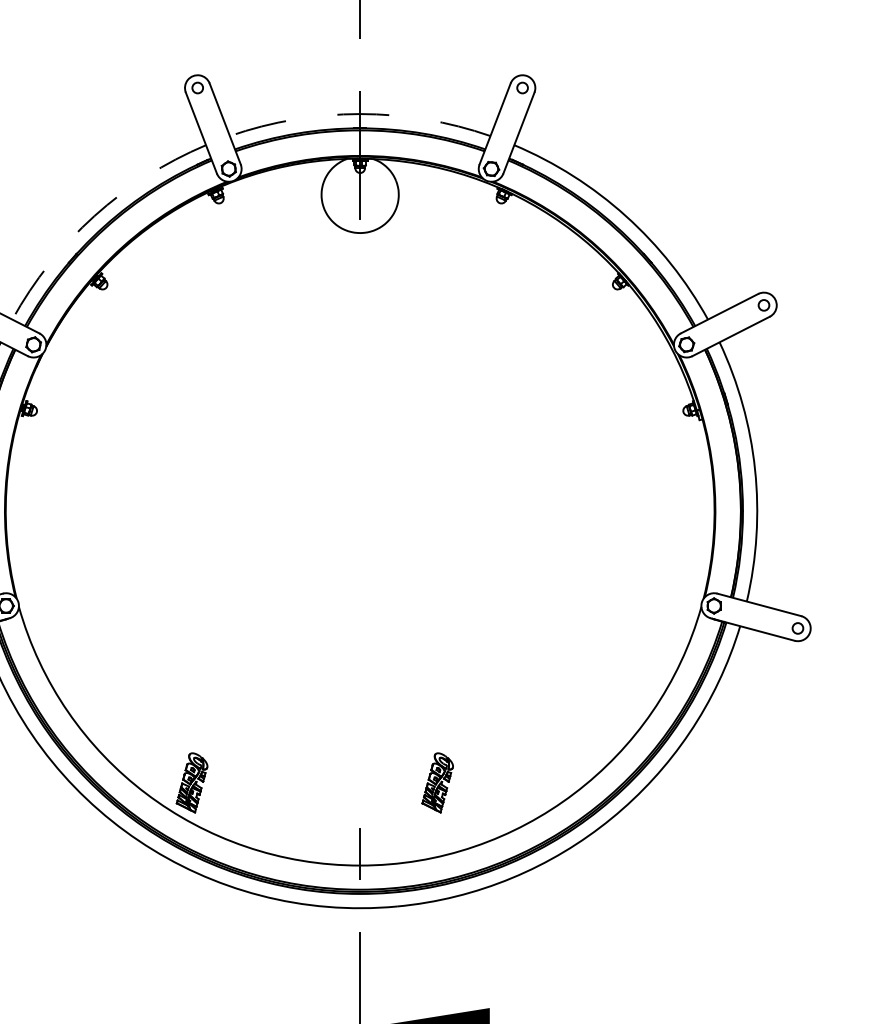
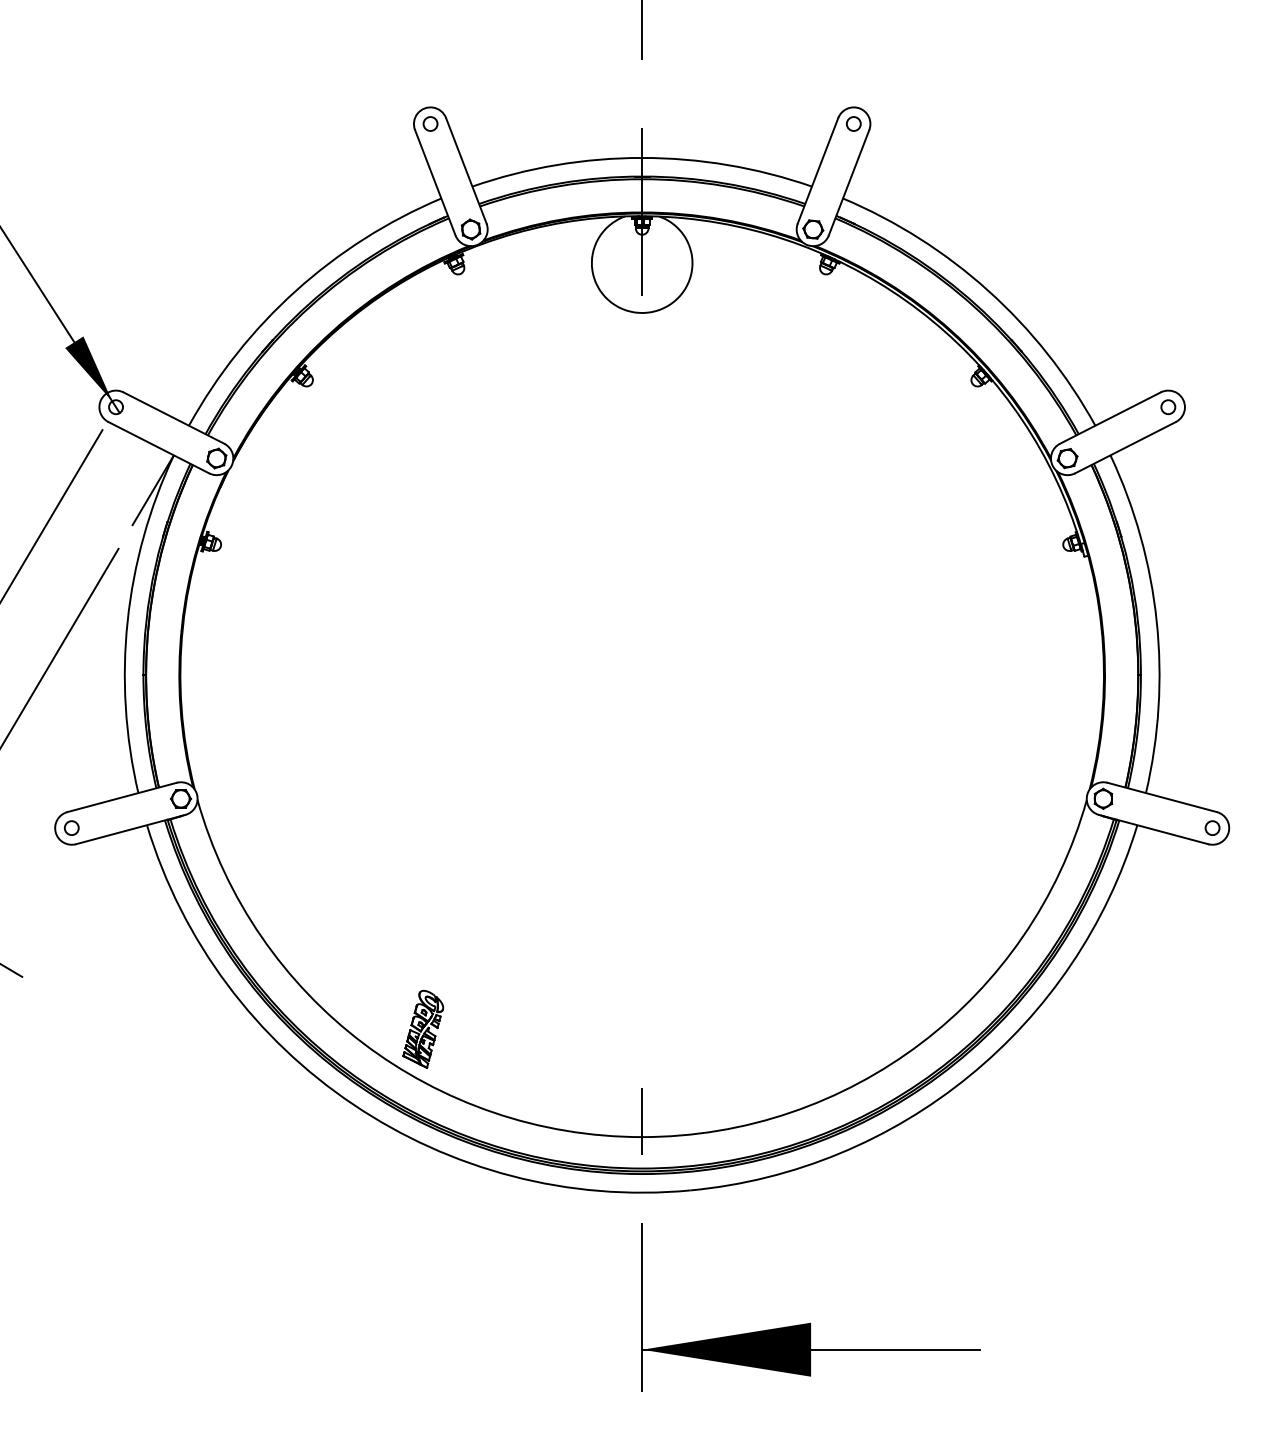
arc: (360, 113) -> (642, 157), dashed -> solid
arc: (94, 215) -> (296, 290), dashed -> solid
part: (437, 782) -> (743, 1028), removed

